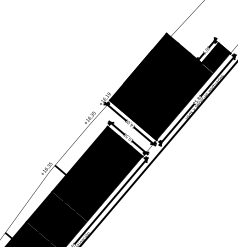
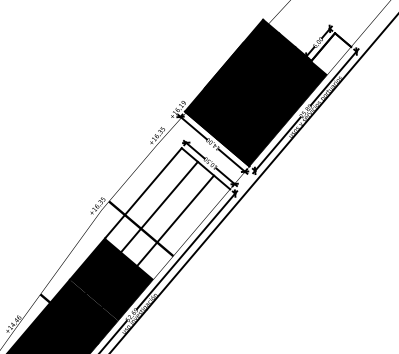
fill: (216, 58) -> (331, 53), removed
fill: (97, 174) -> (167, 213), removed

